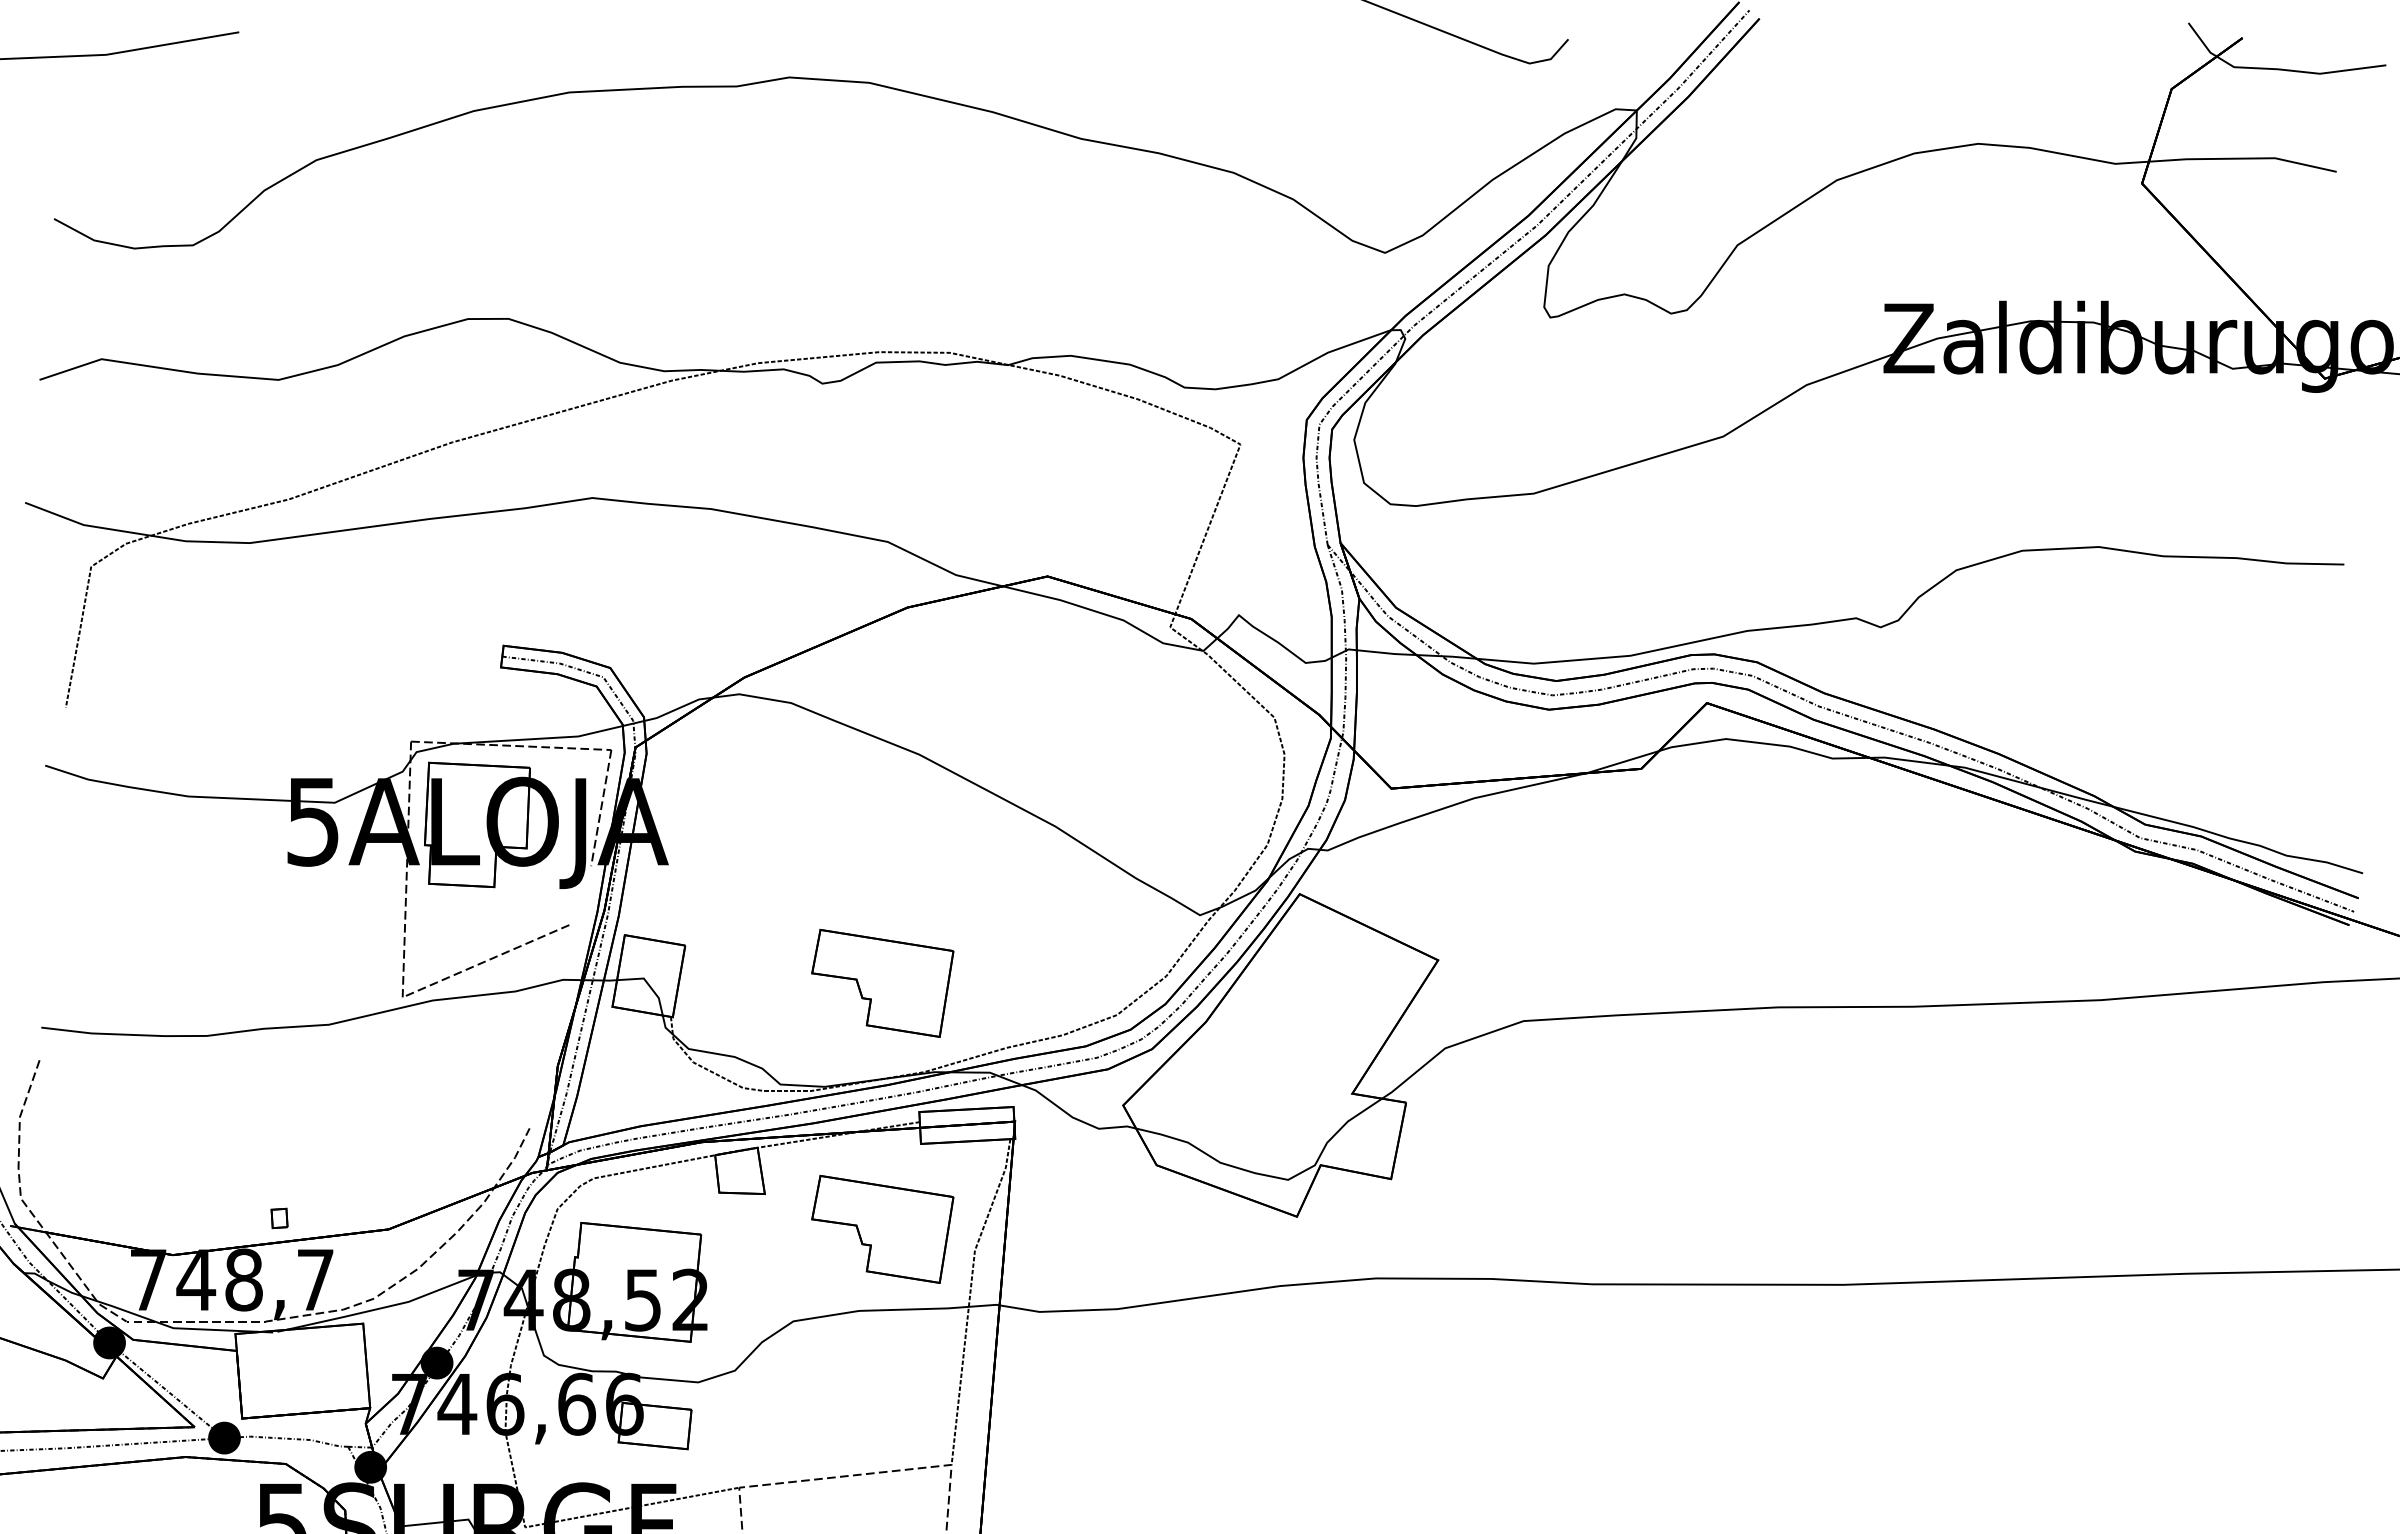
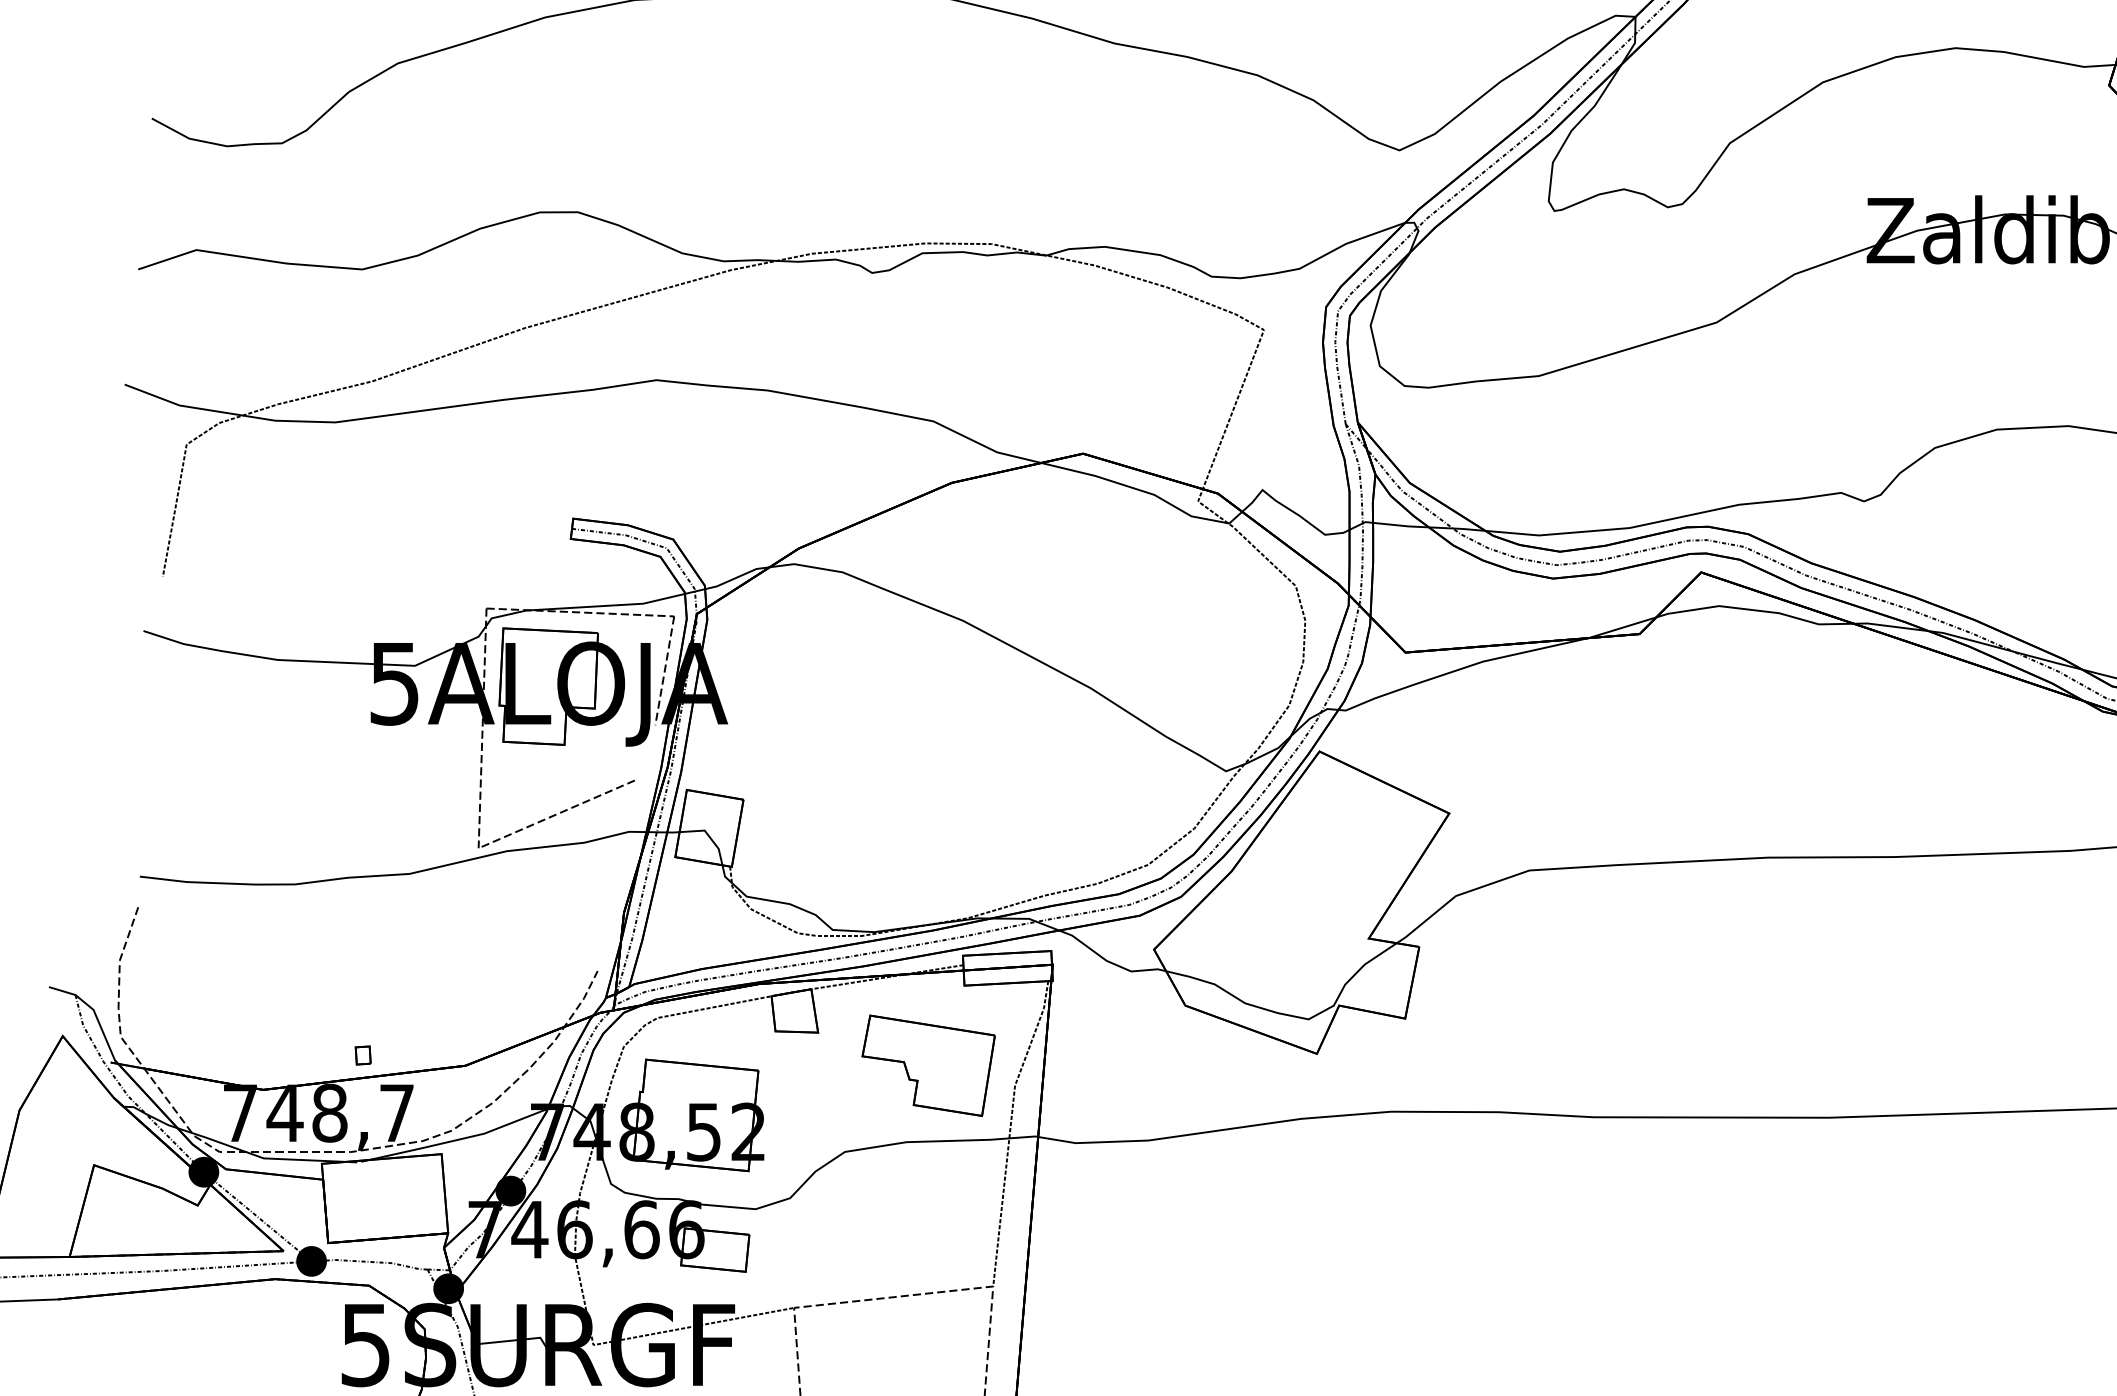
part: (882, 982) -> (928, 834), removed

